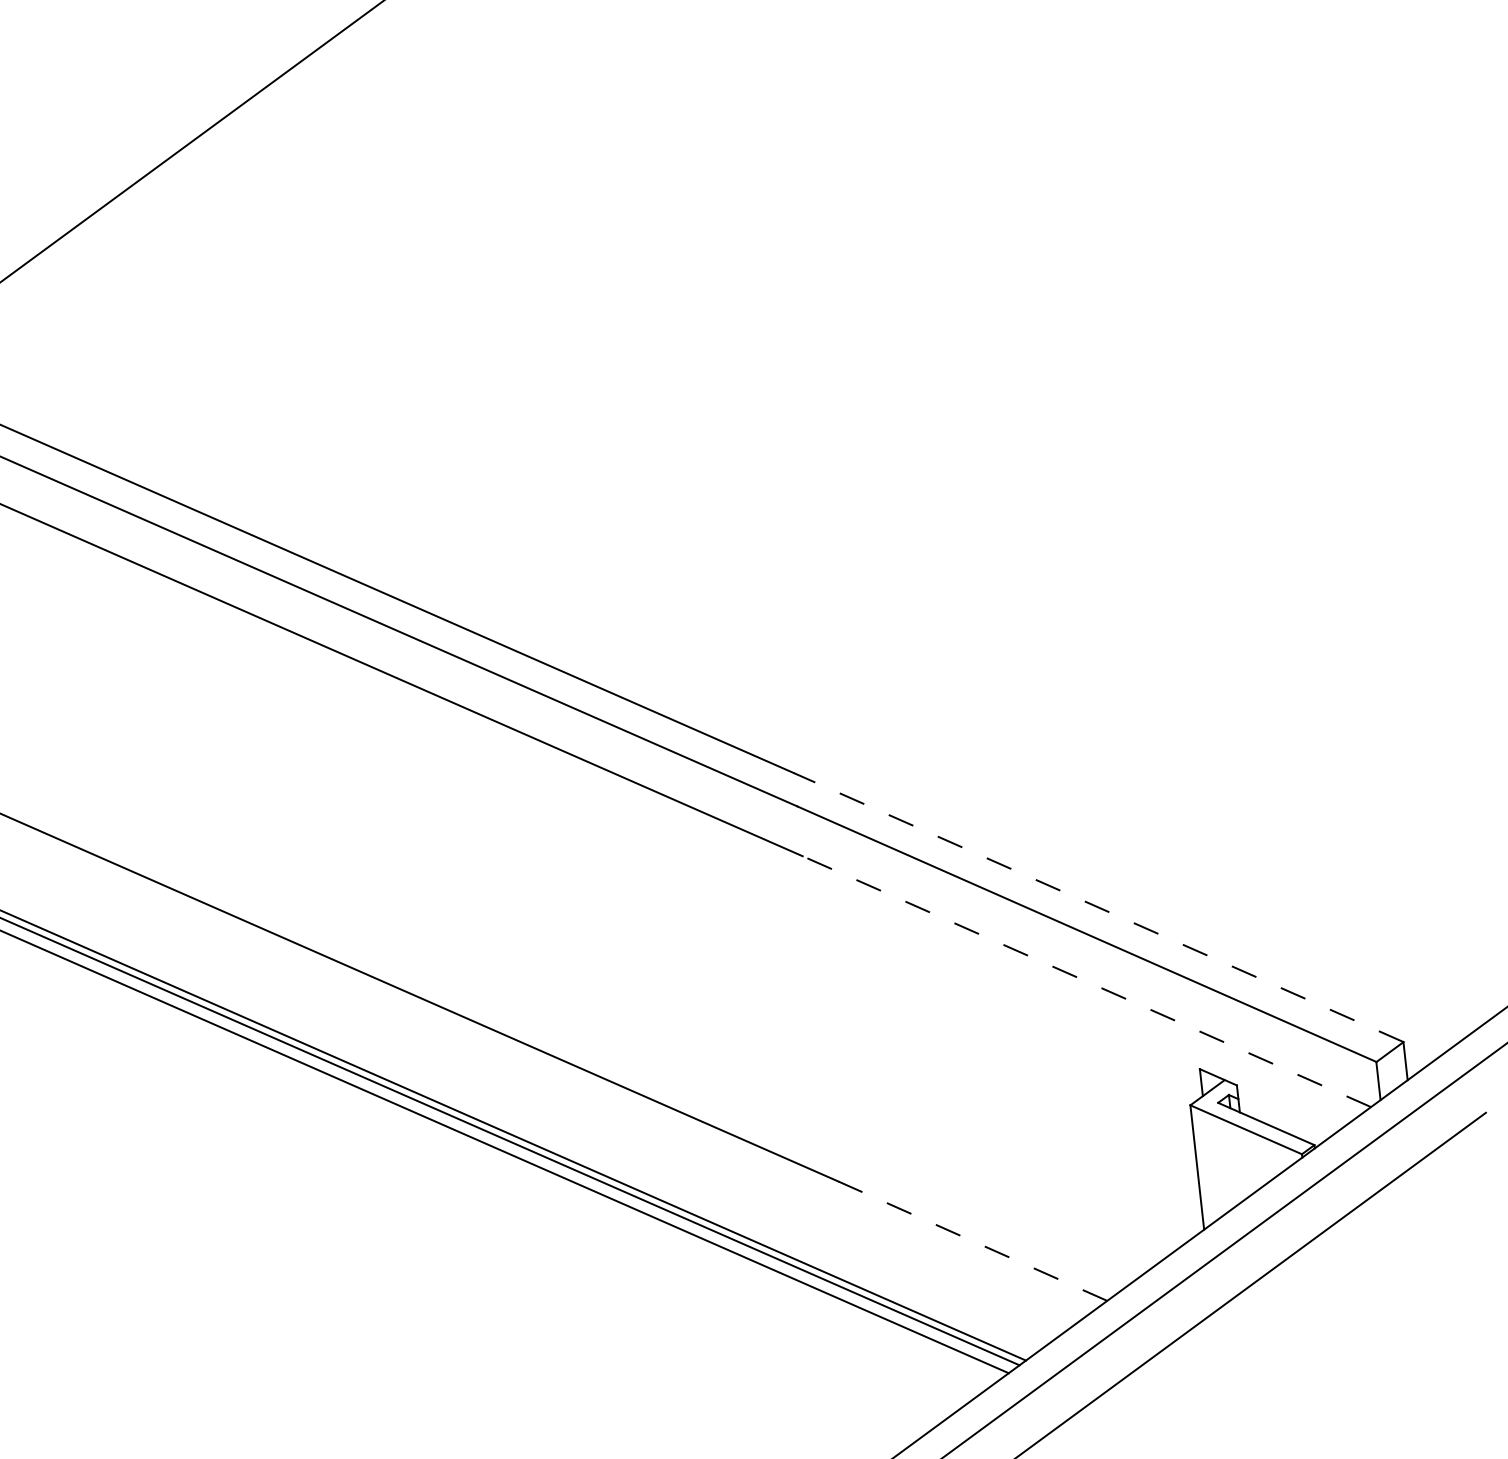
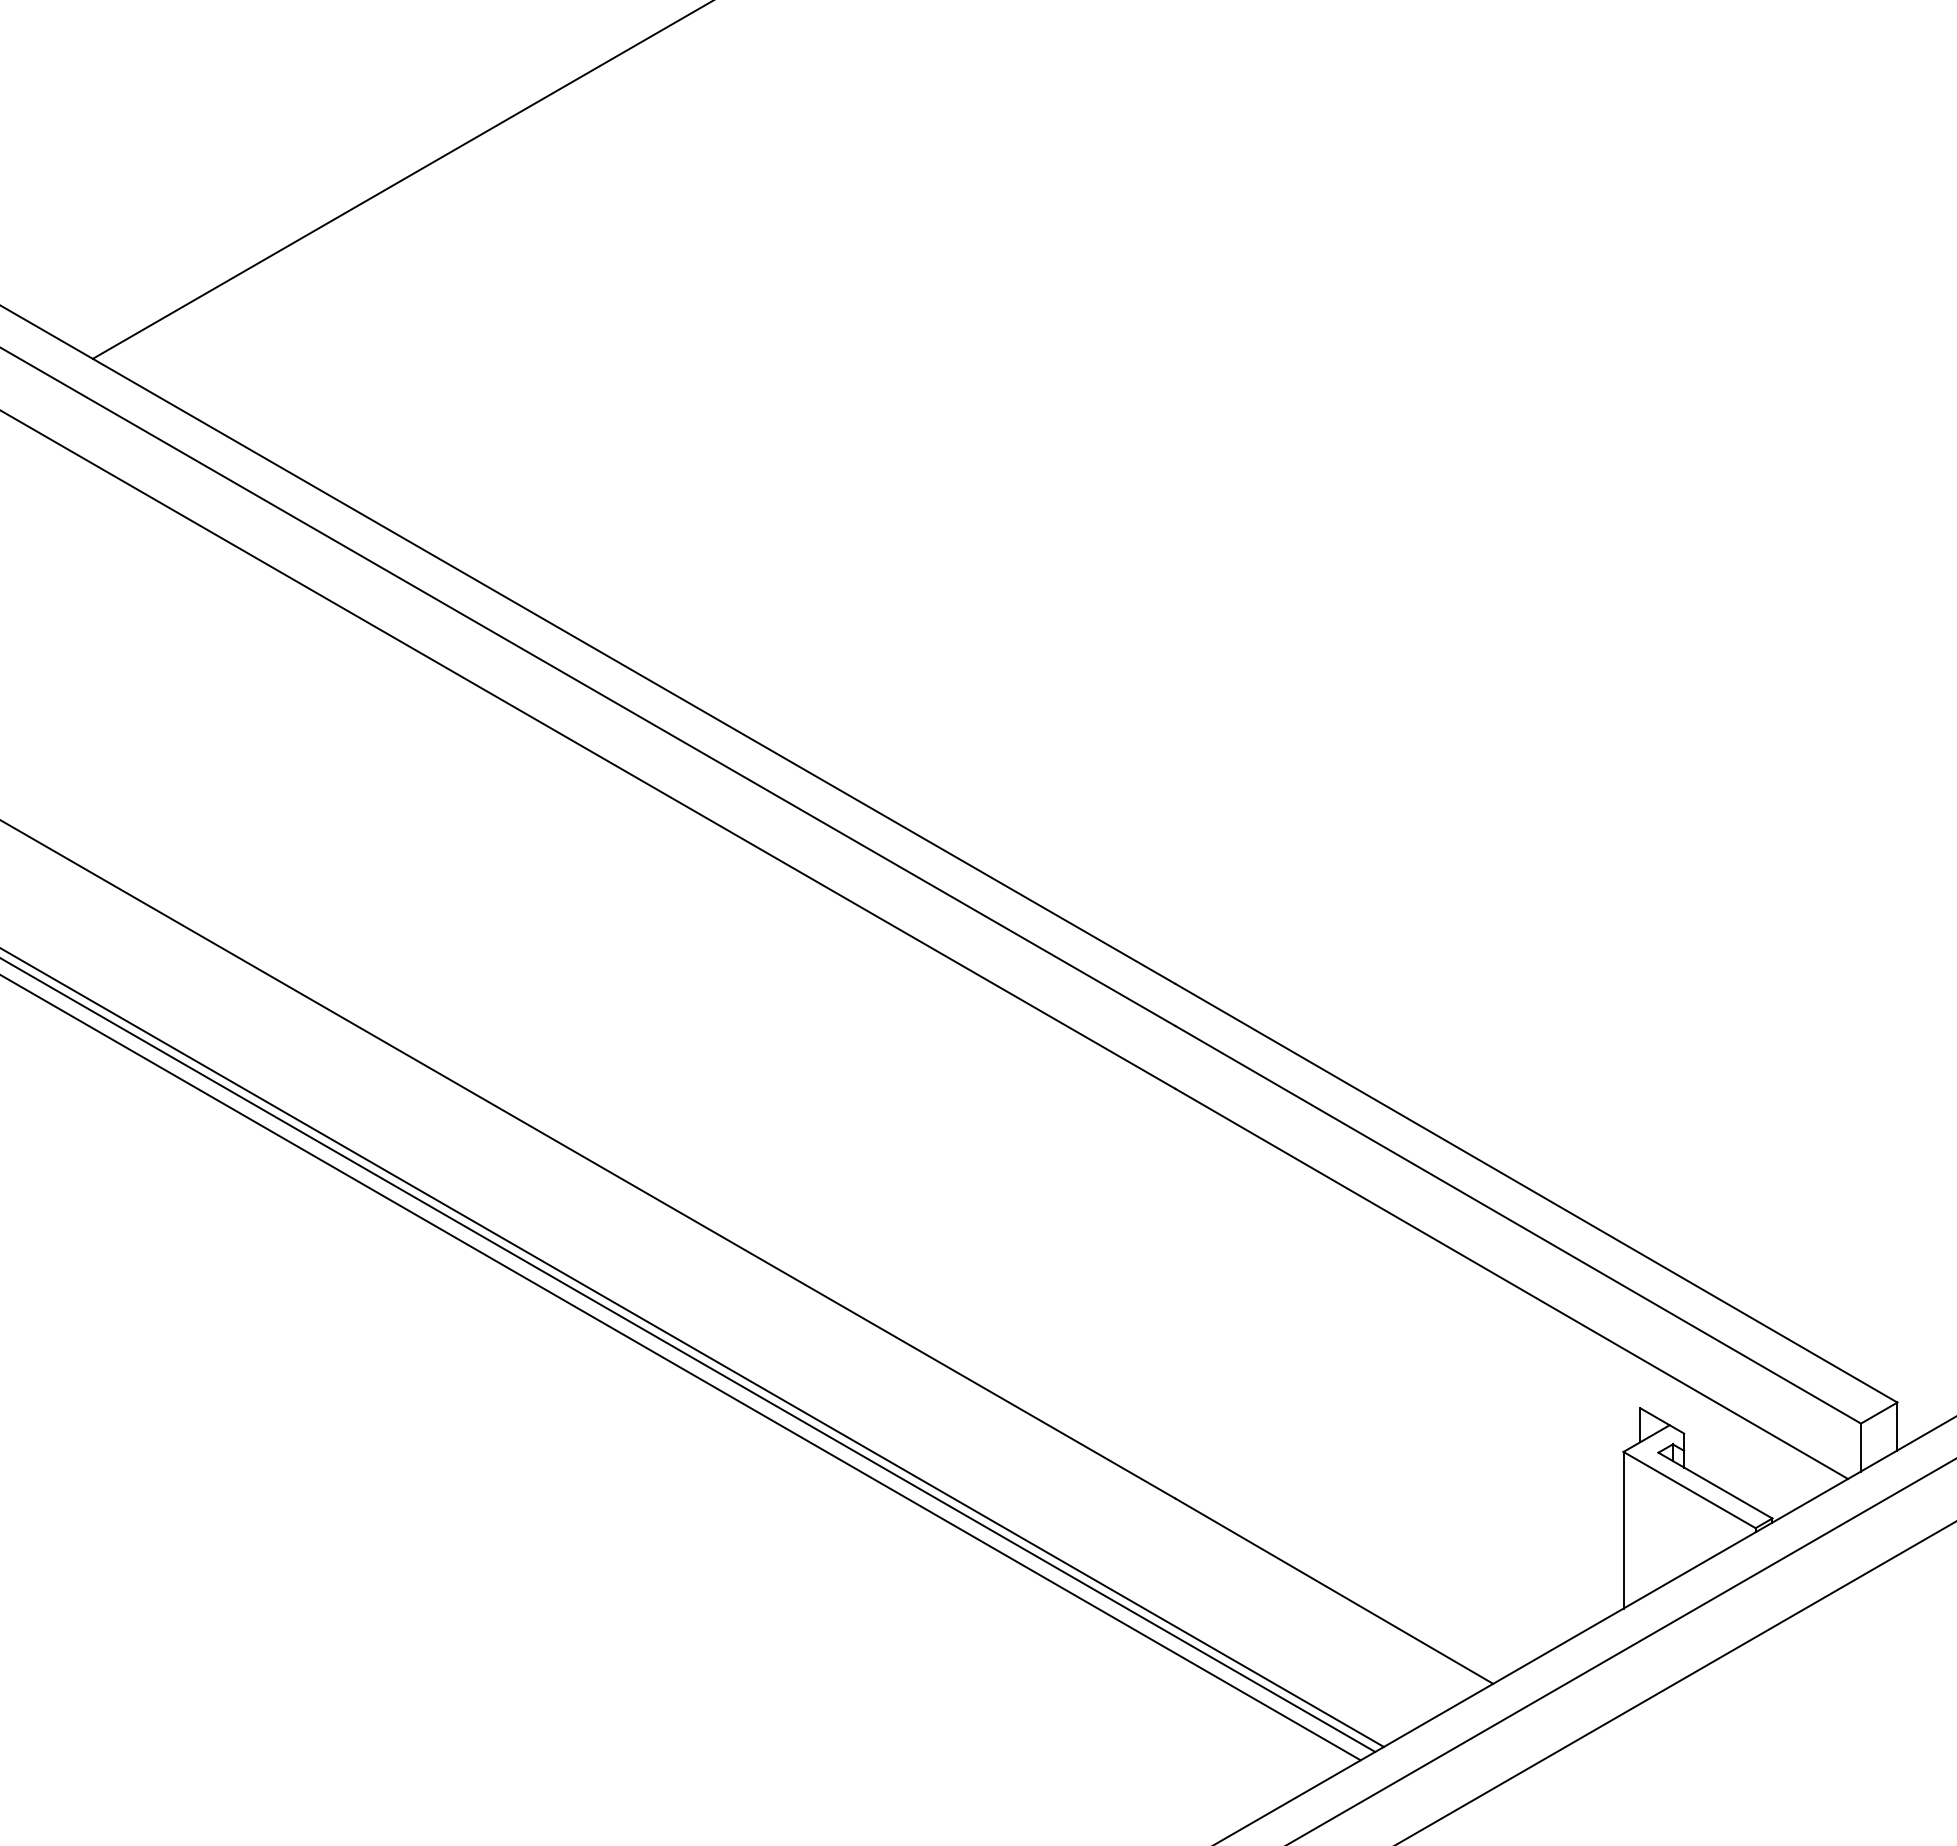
line: (1097, 907) -> (1535, 1192), dashed -> solid
line: (1086, 981) -> (1511, 1283), dashed -> solid
line: (973, 1241) -> (1334, 1591), dashed -> solid

